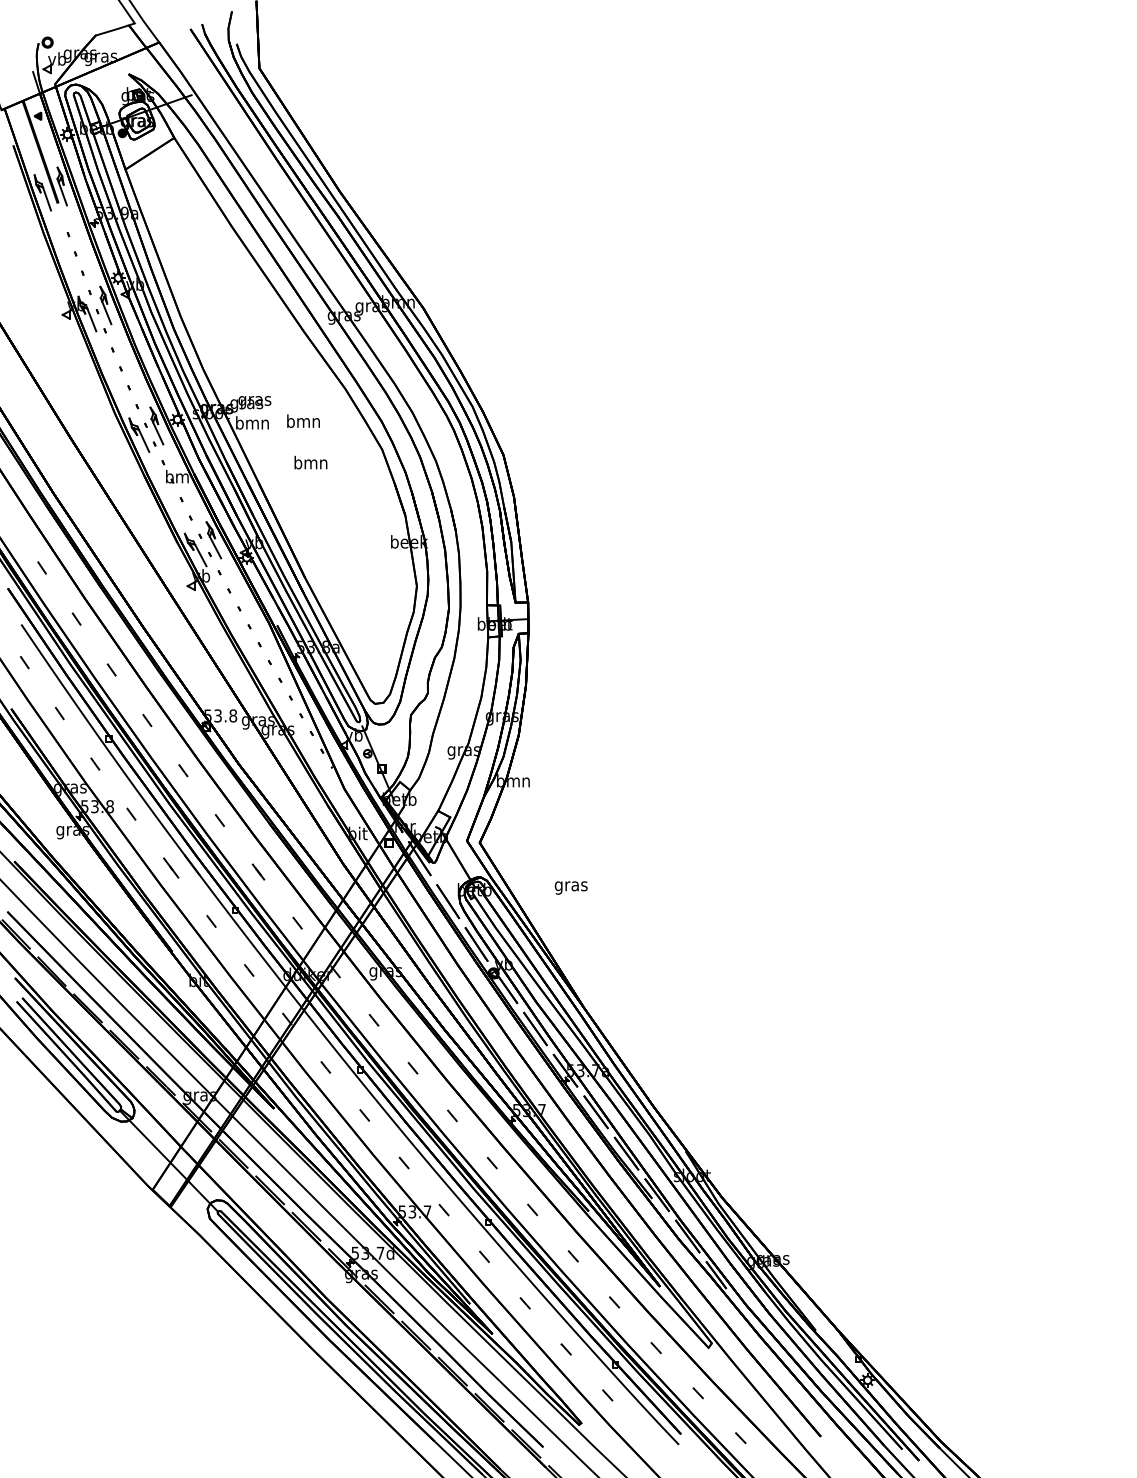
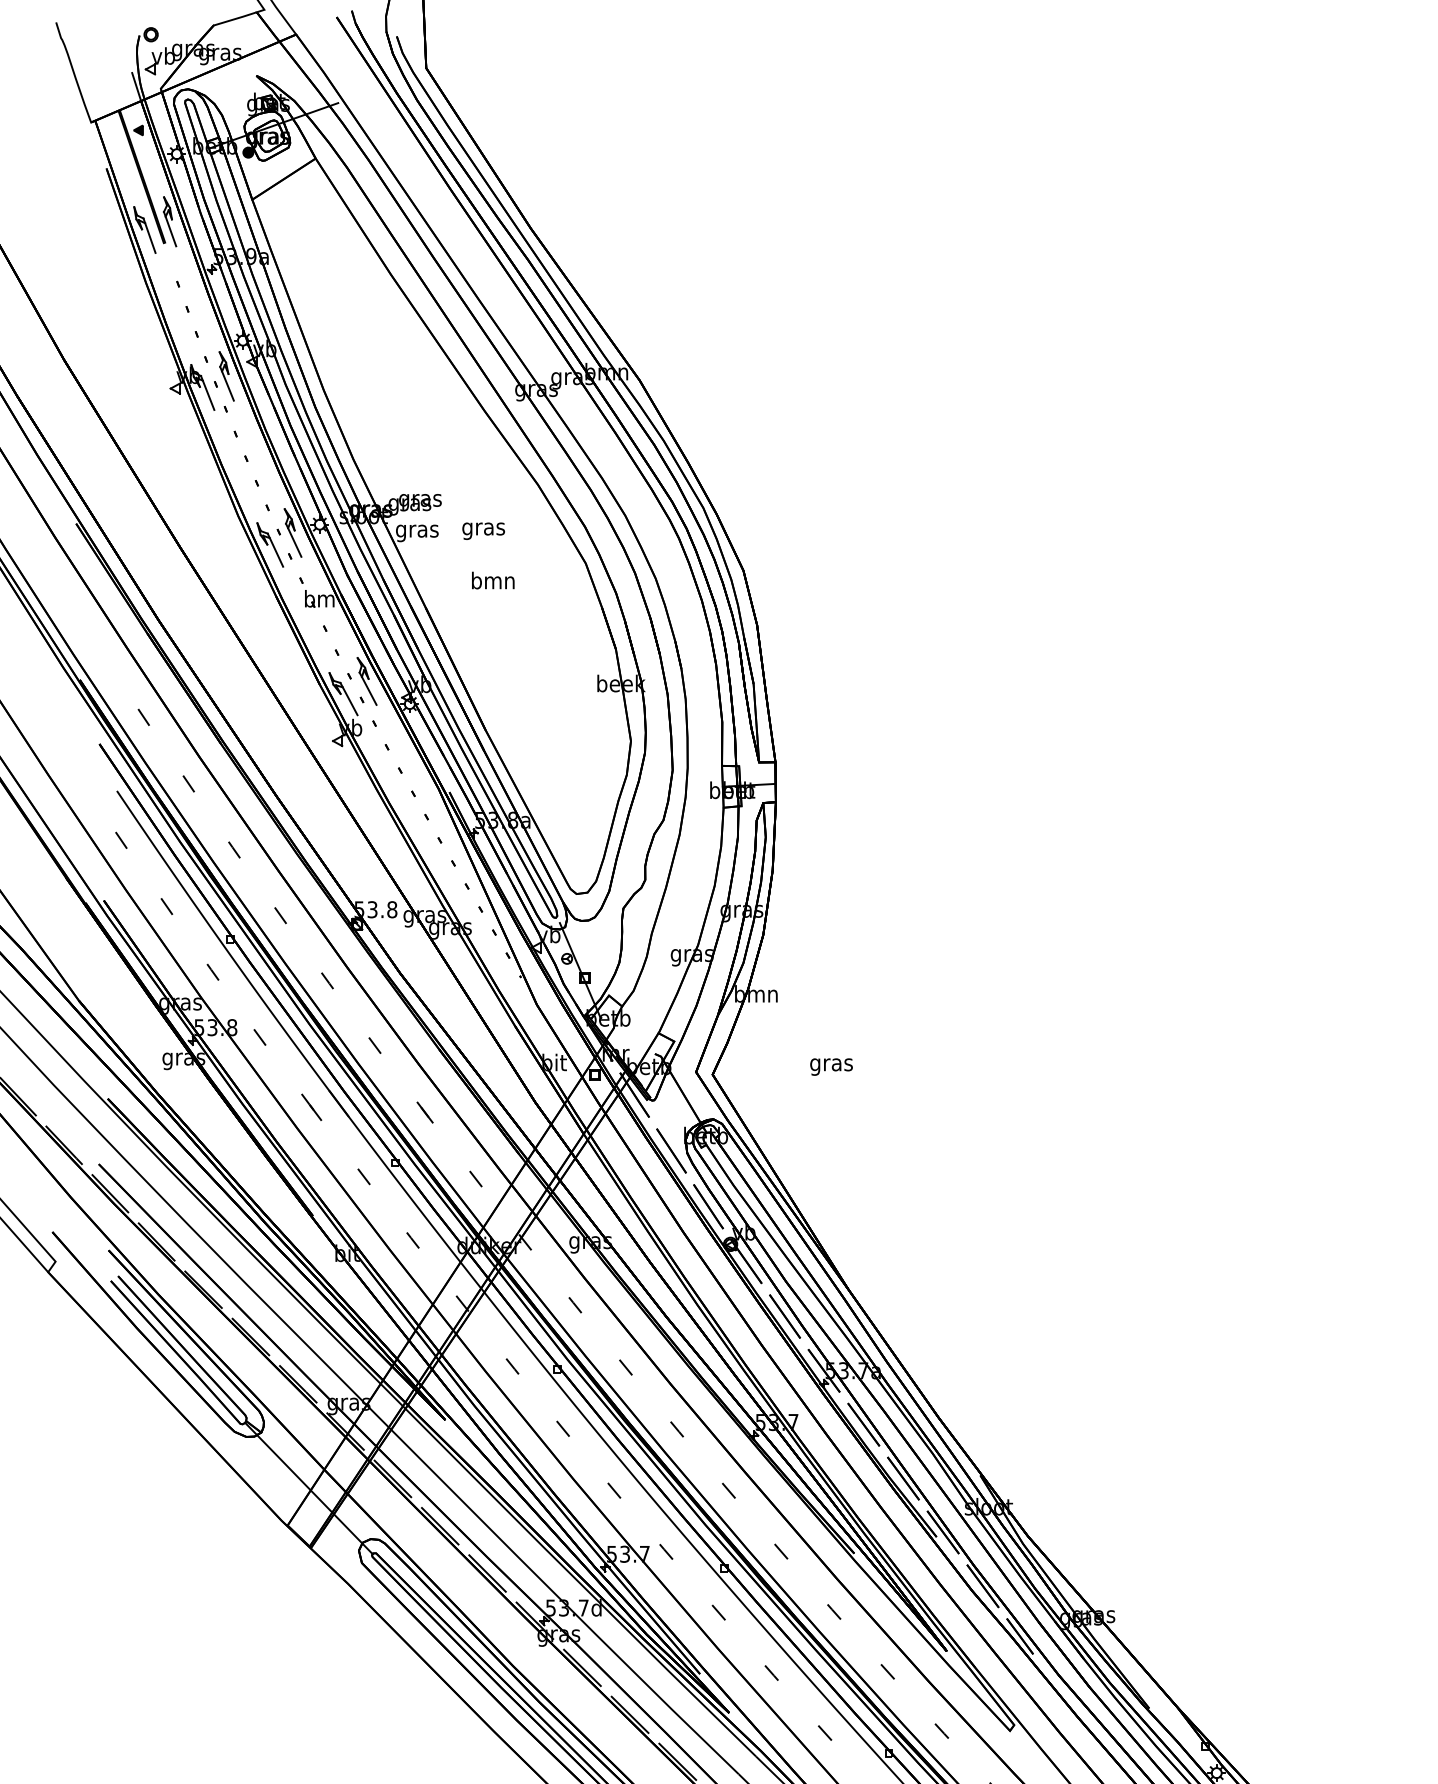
text: (303, 422) -> (483, 528), bmn -> gras
text: (252, 424) -> (417, 530), bmn -> gras
text: (570, 887) -> (830, 1066), moved

